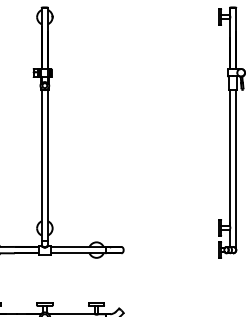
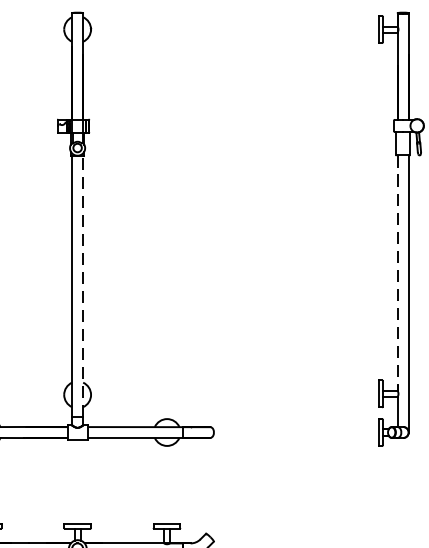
line: (229, 158) -> (397, 274), solid -> dashed
line: (48, 165) -> (83, 286), solid -> dashed

